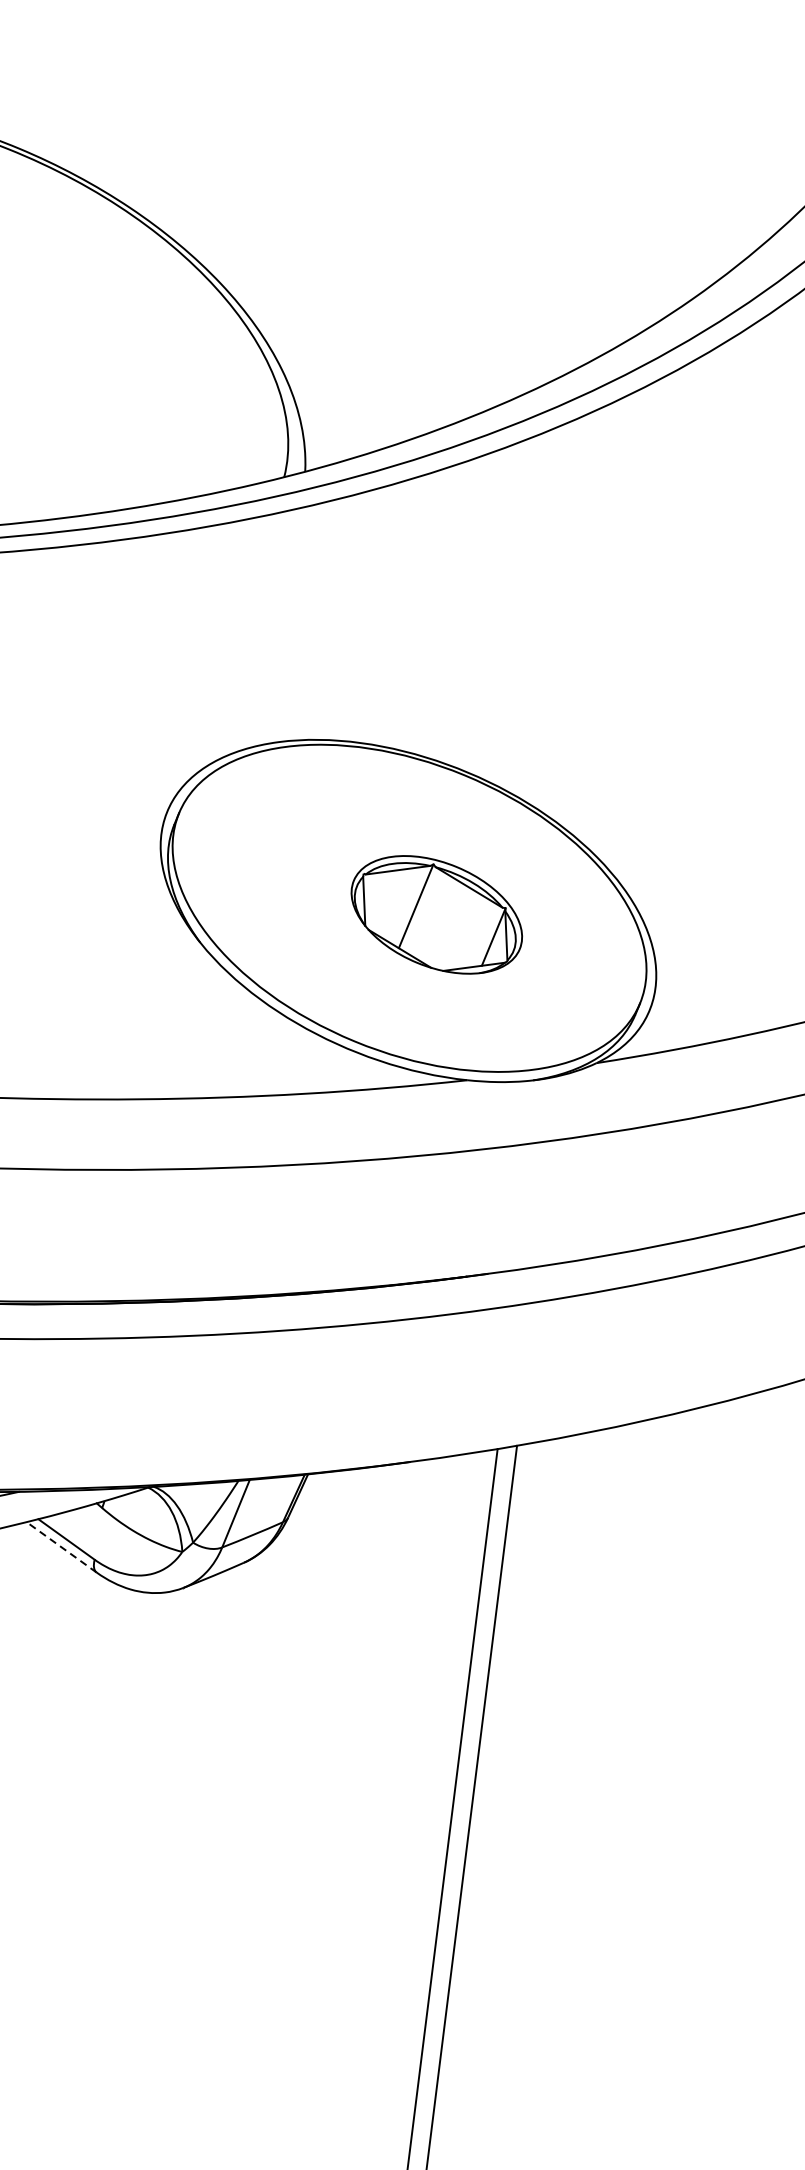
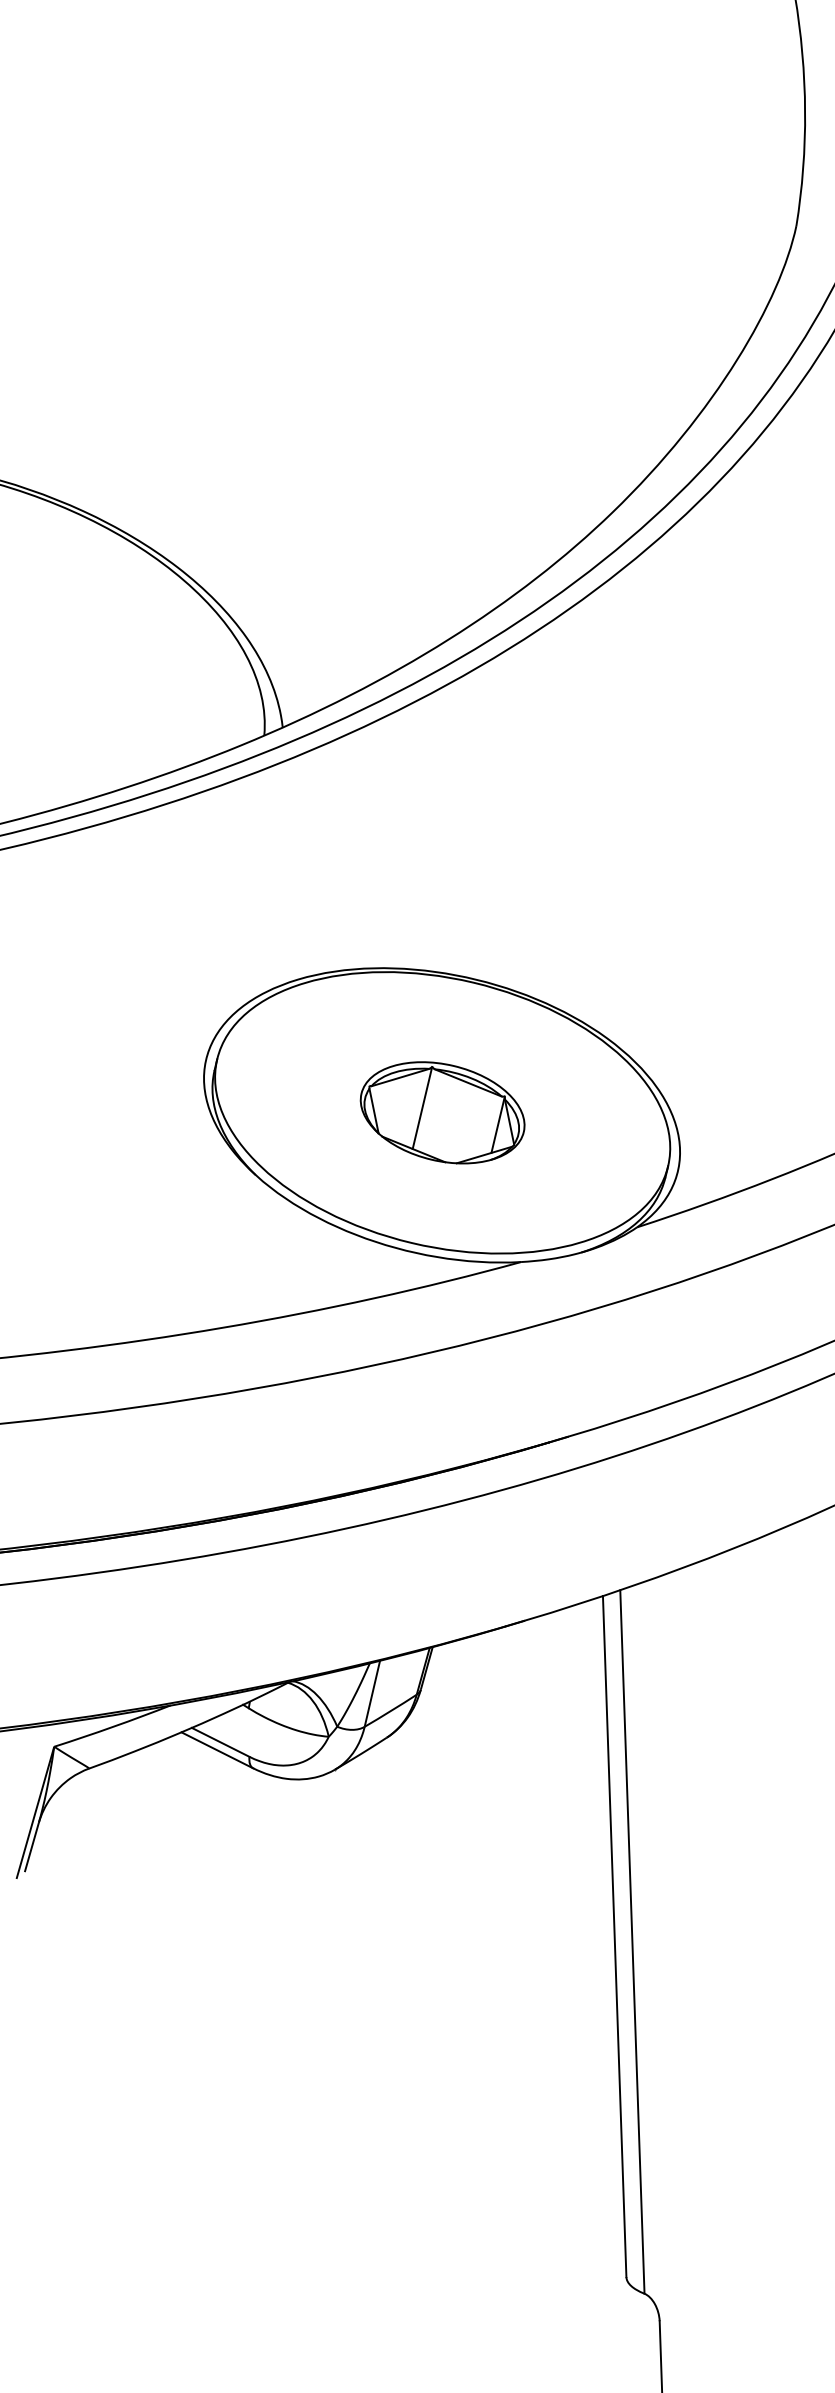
part: (436, 914) -> (442, 1112), moved
line: (60, 1547) -> (216, 1750), dashed -> solid

